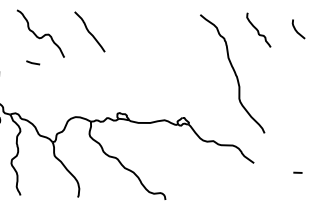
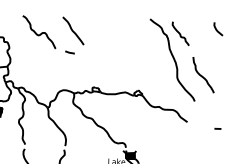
curve: (258, 29) -> (180, 33), moved
line: (32, 62) -> (69, 52), moved
curve: (275, 95) -> (202, 75), added

